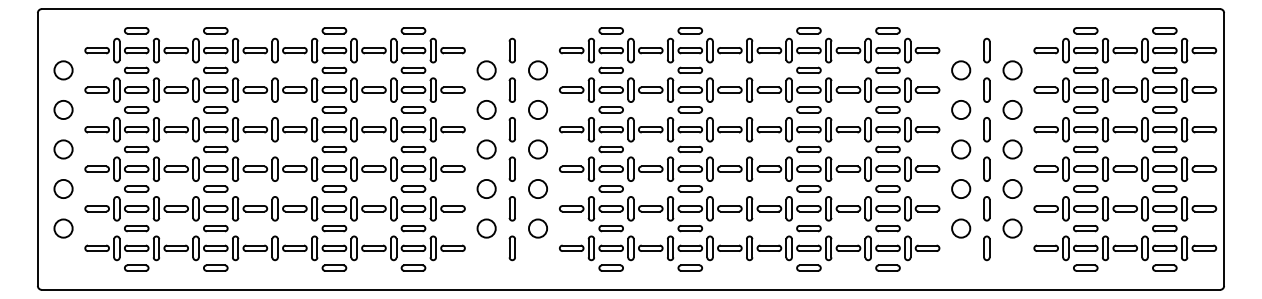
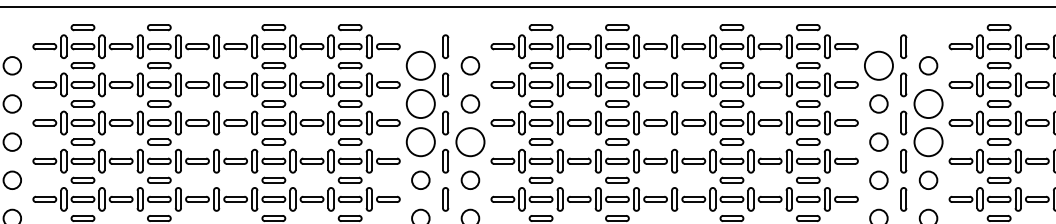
circle: (486, 70) -> (420, 65), size x1.6
circle: (961, 70) -> (879, 65), size x1.6
circle: (486, 109) -> (420, 103), size x1.6
circle: (1012, 109) -> (928, 103), size x1.6
circle: (486, 149) -> (420, 142), size x1.6
circle: (537, 149) -> (469, 142), size x1.6
circle: (1012, 149) -> (928, 142), size x1.6

